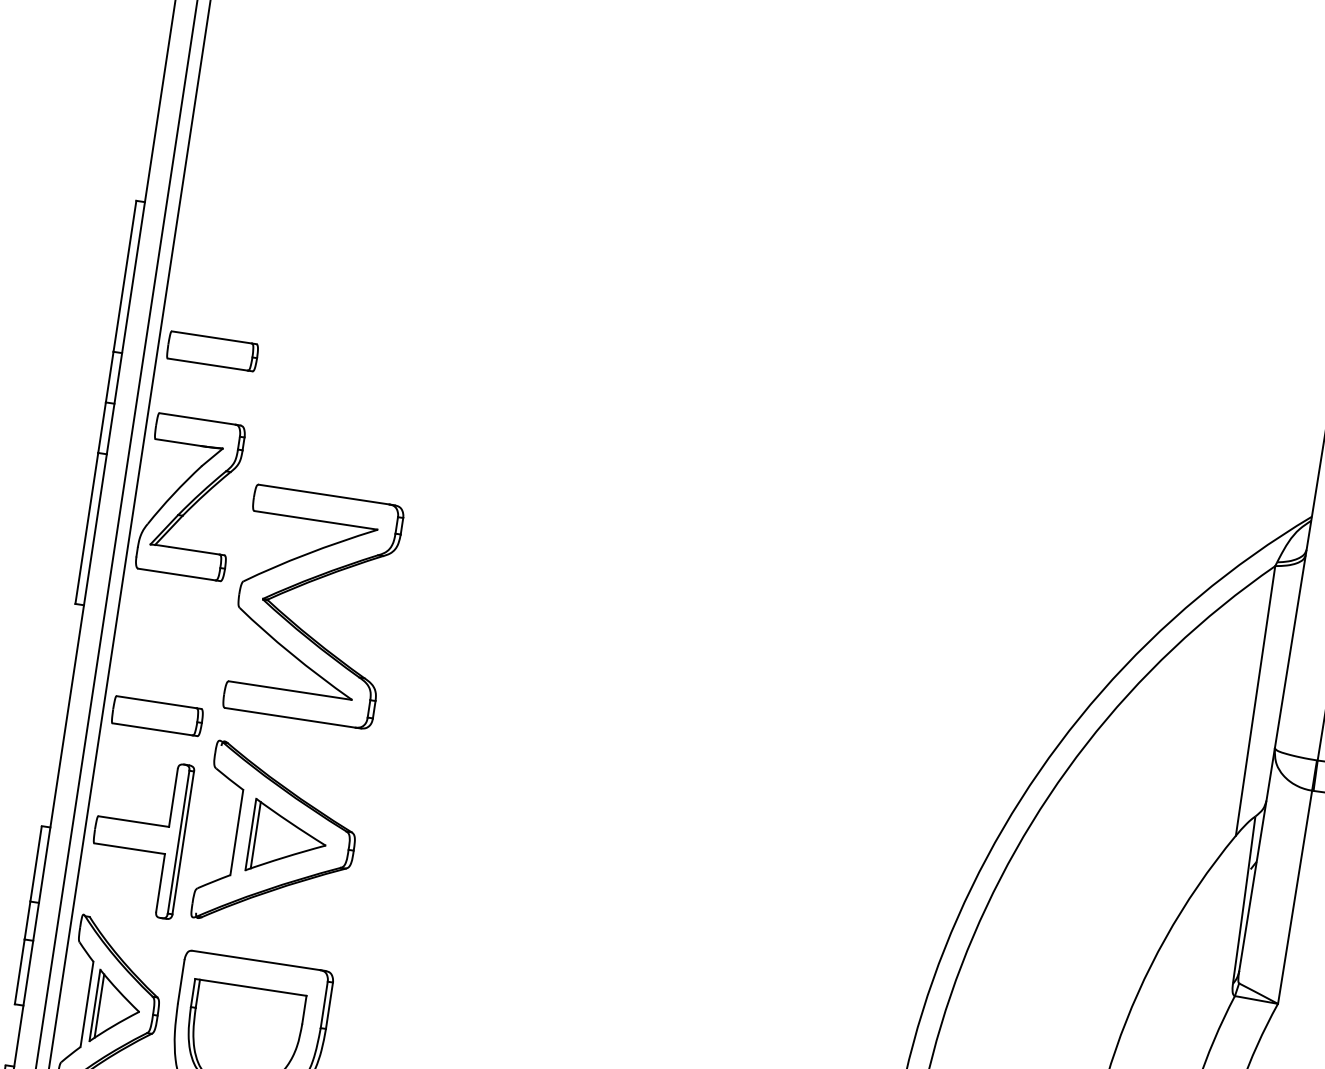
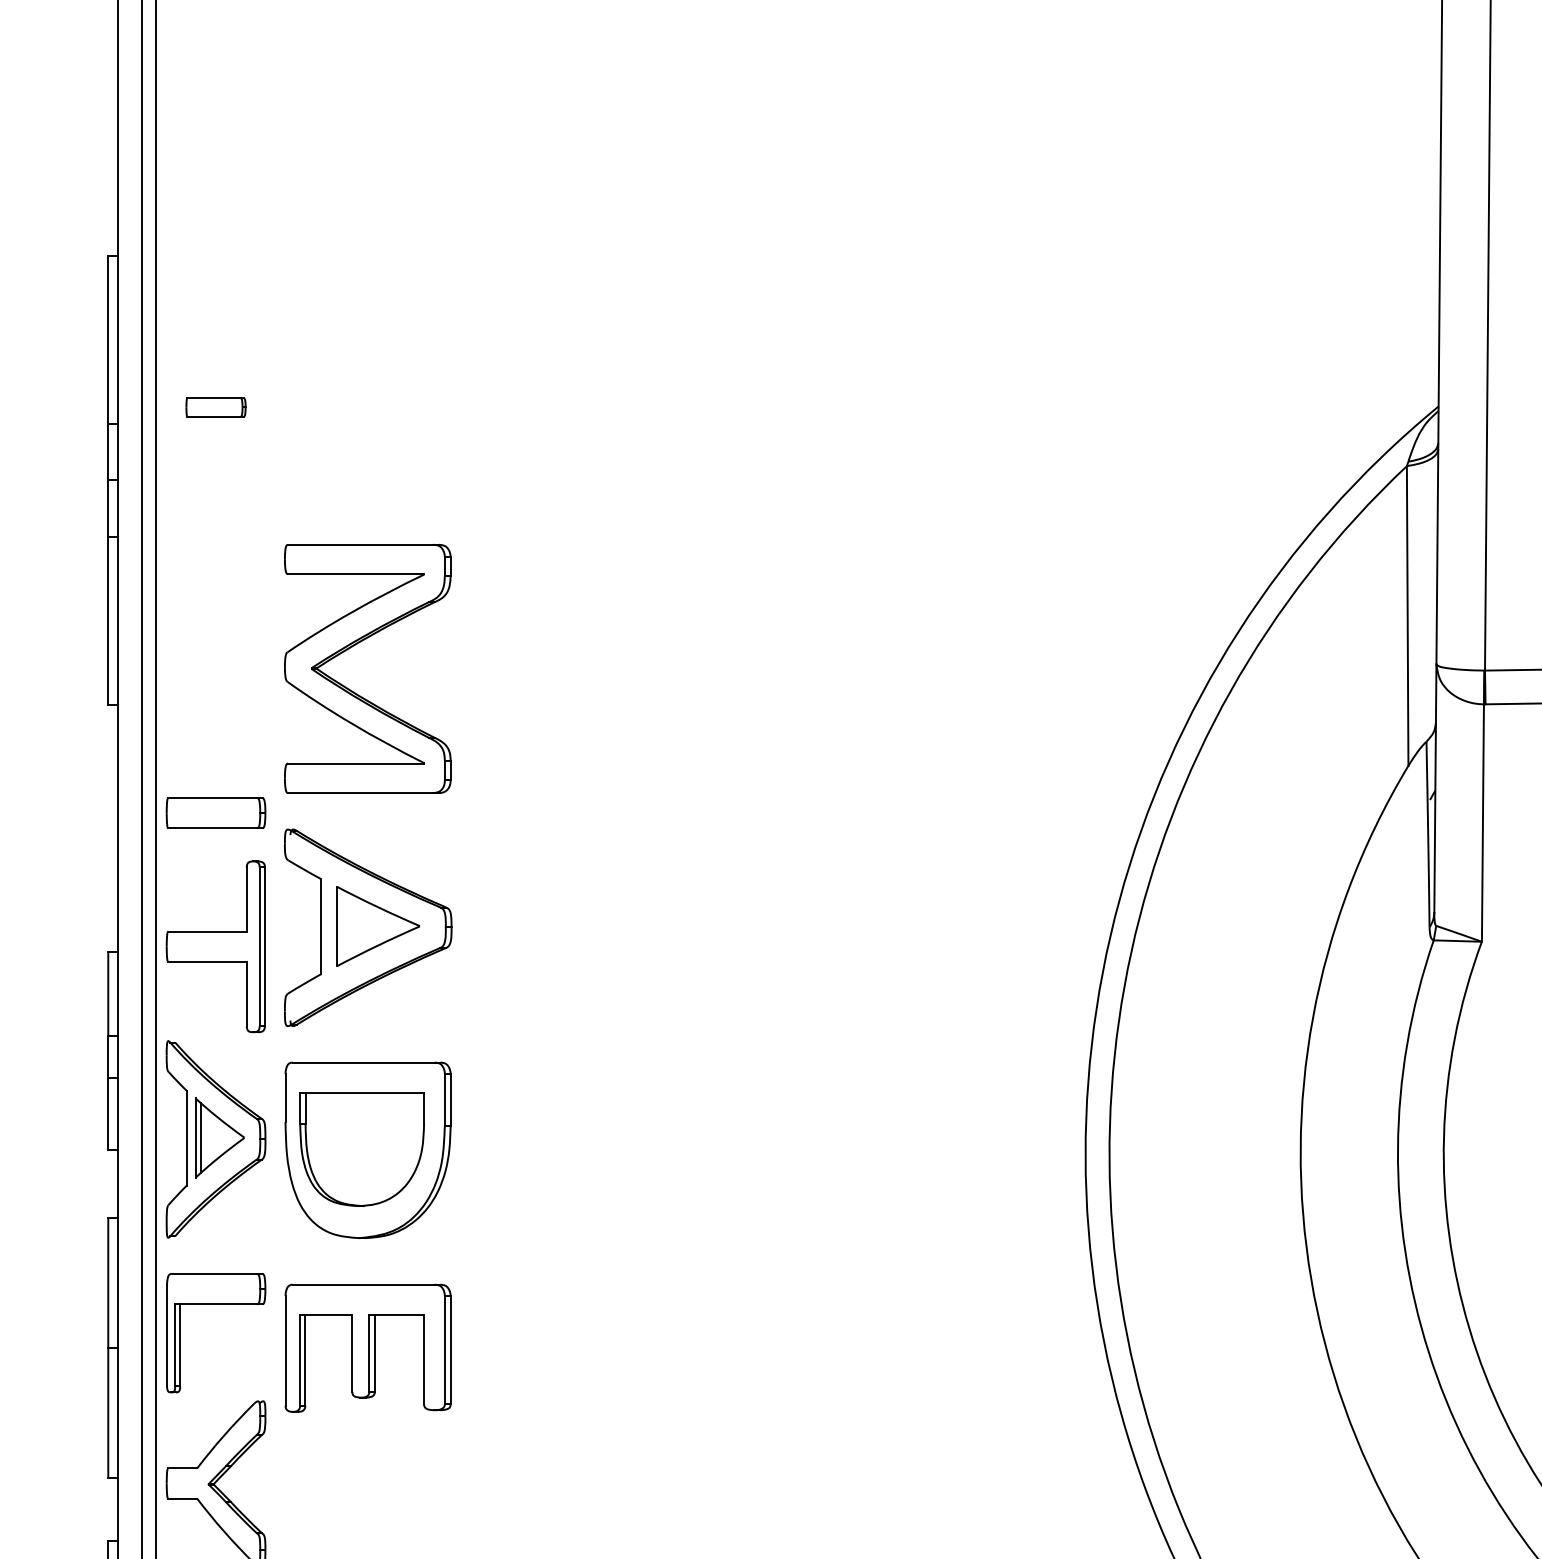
part: (212, 351) -> (215, 407), size x0.6
part: (190, 497) -> (215, 569), removed
line: (255, 835) -> (342, 926), removed

